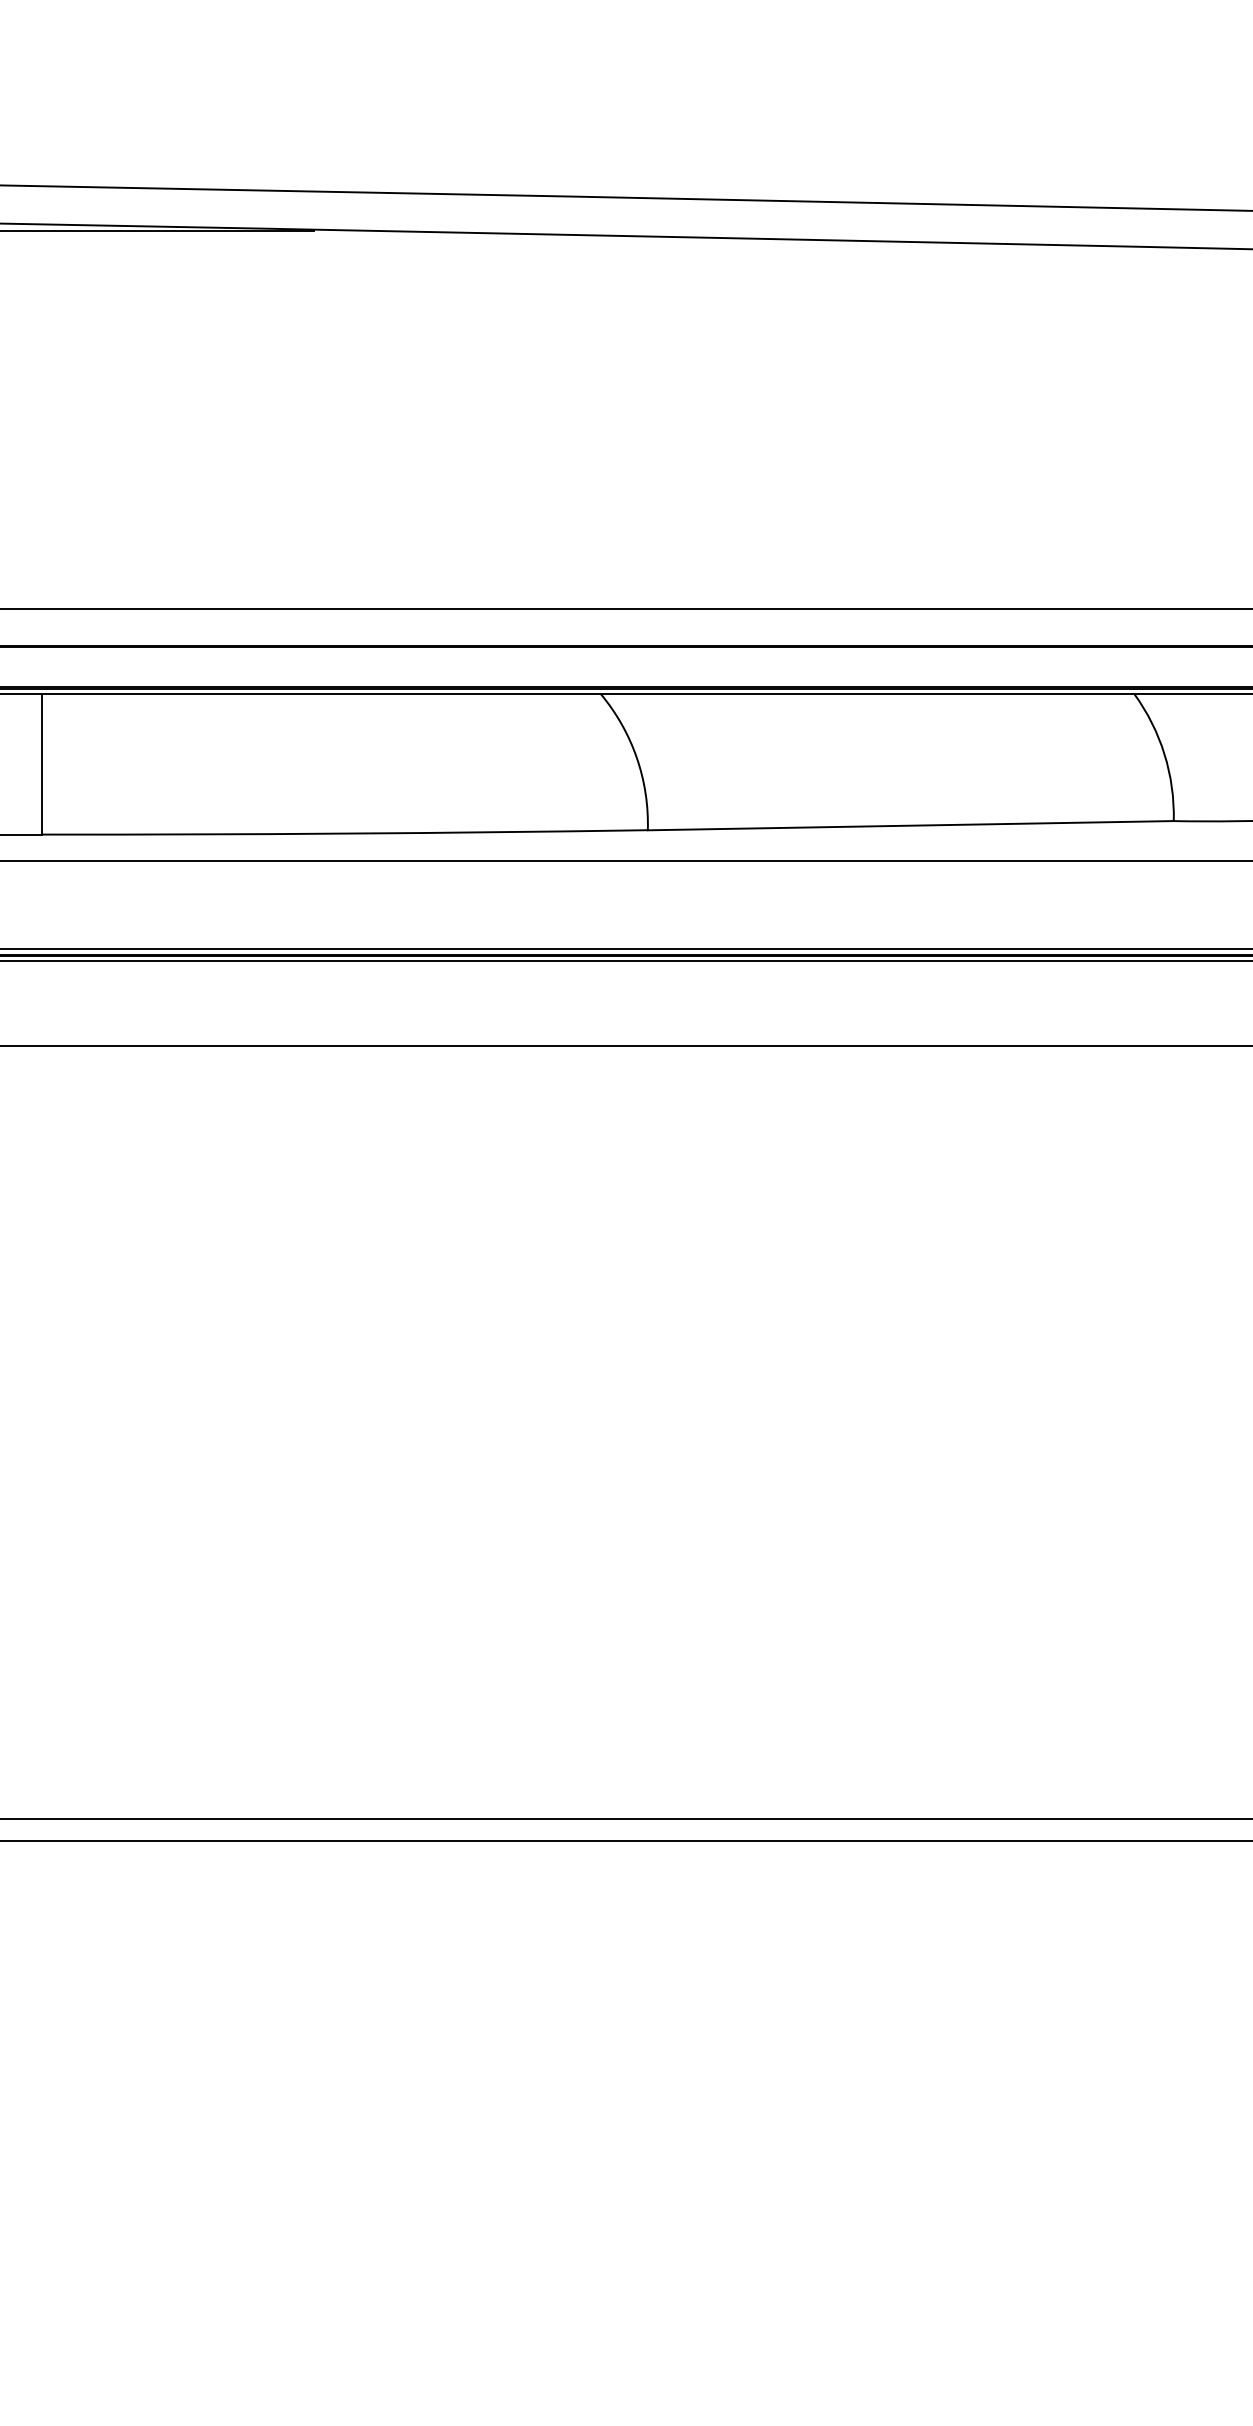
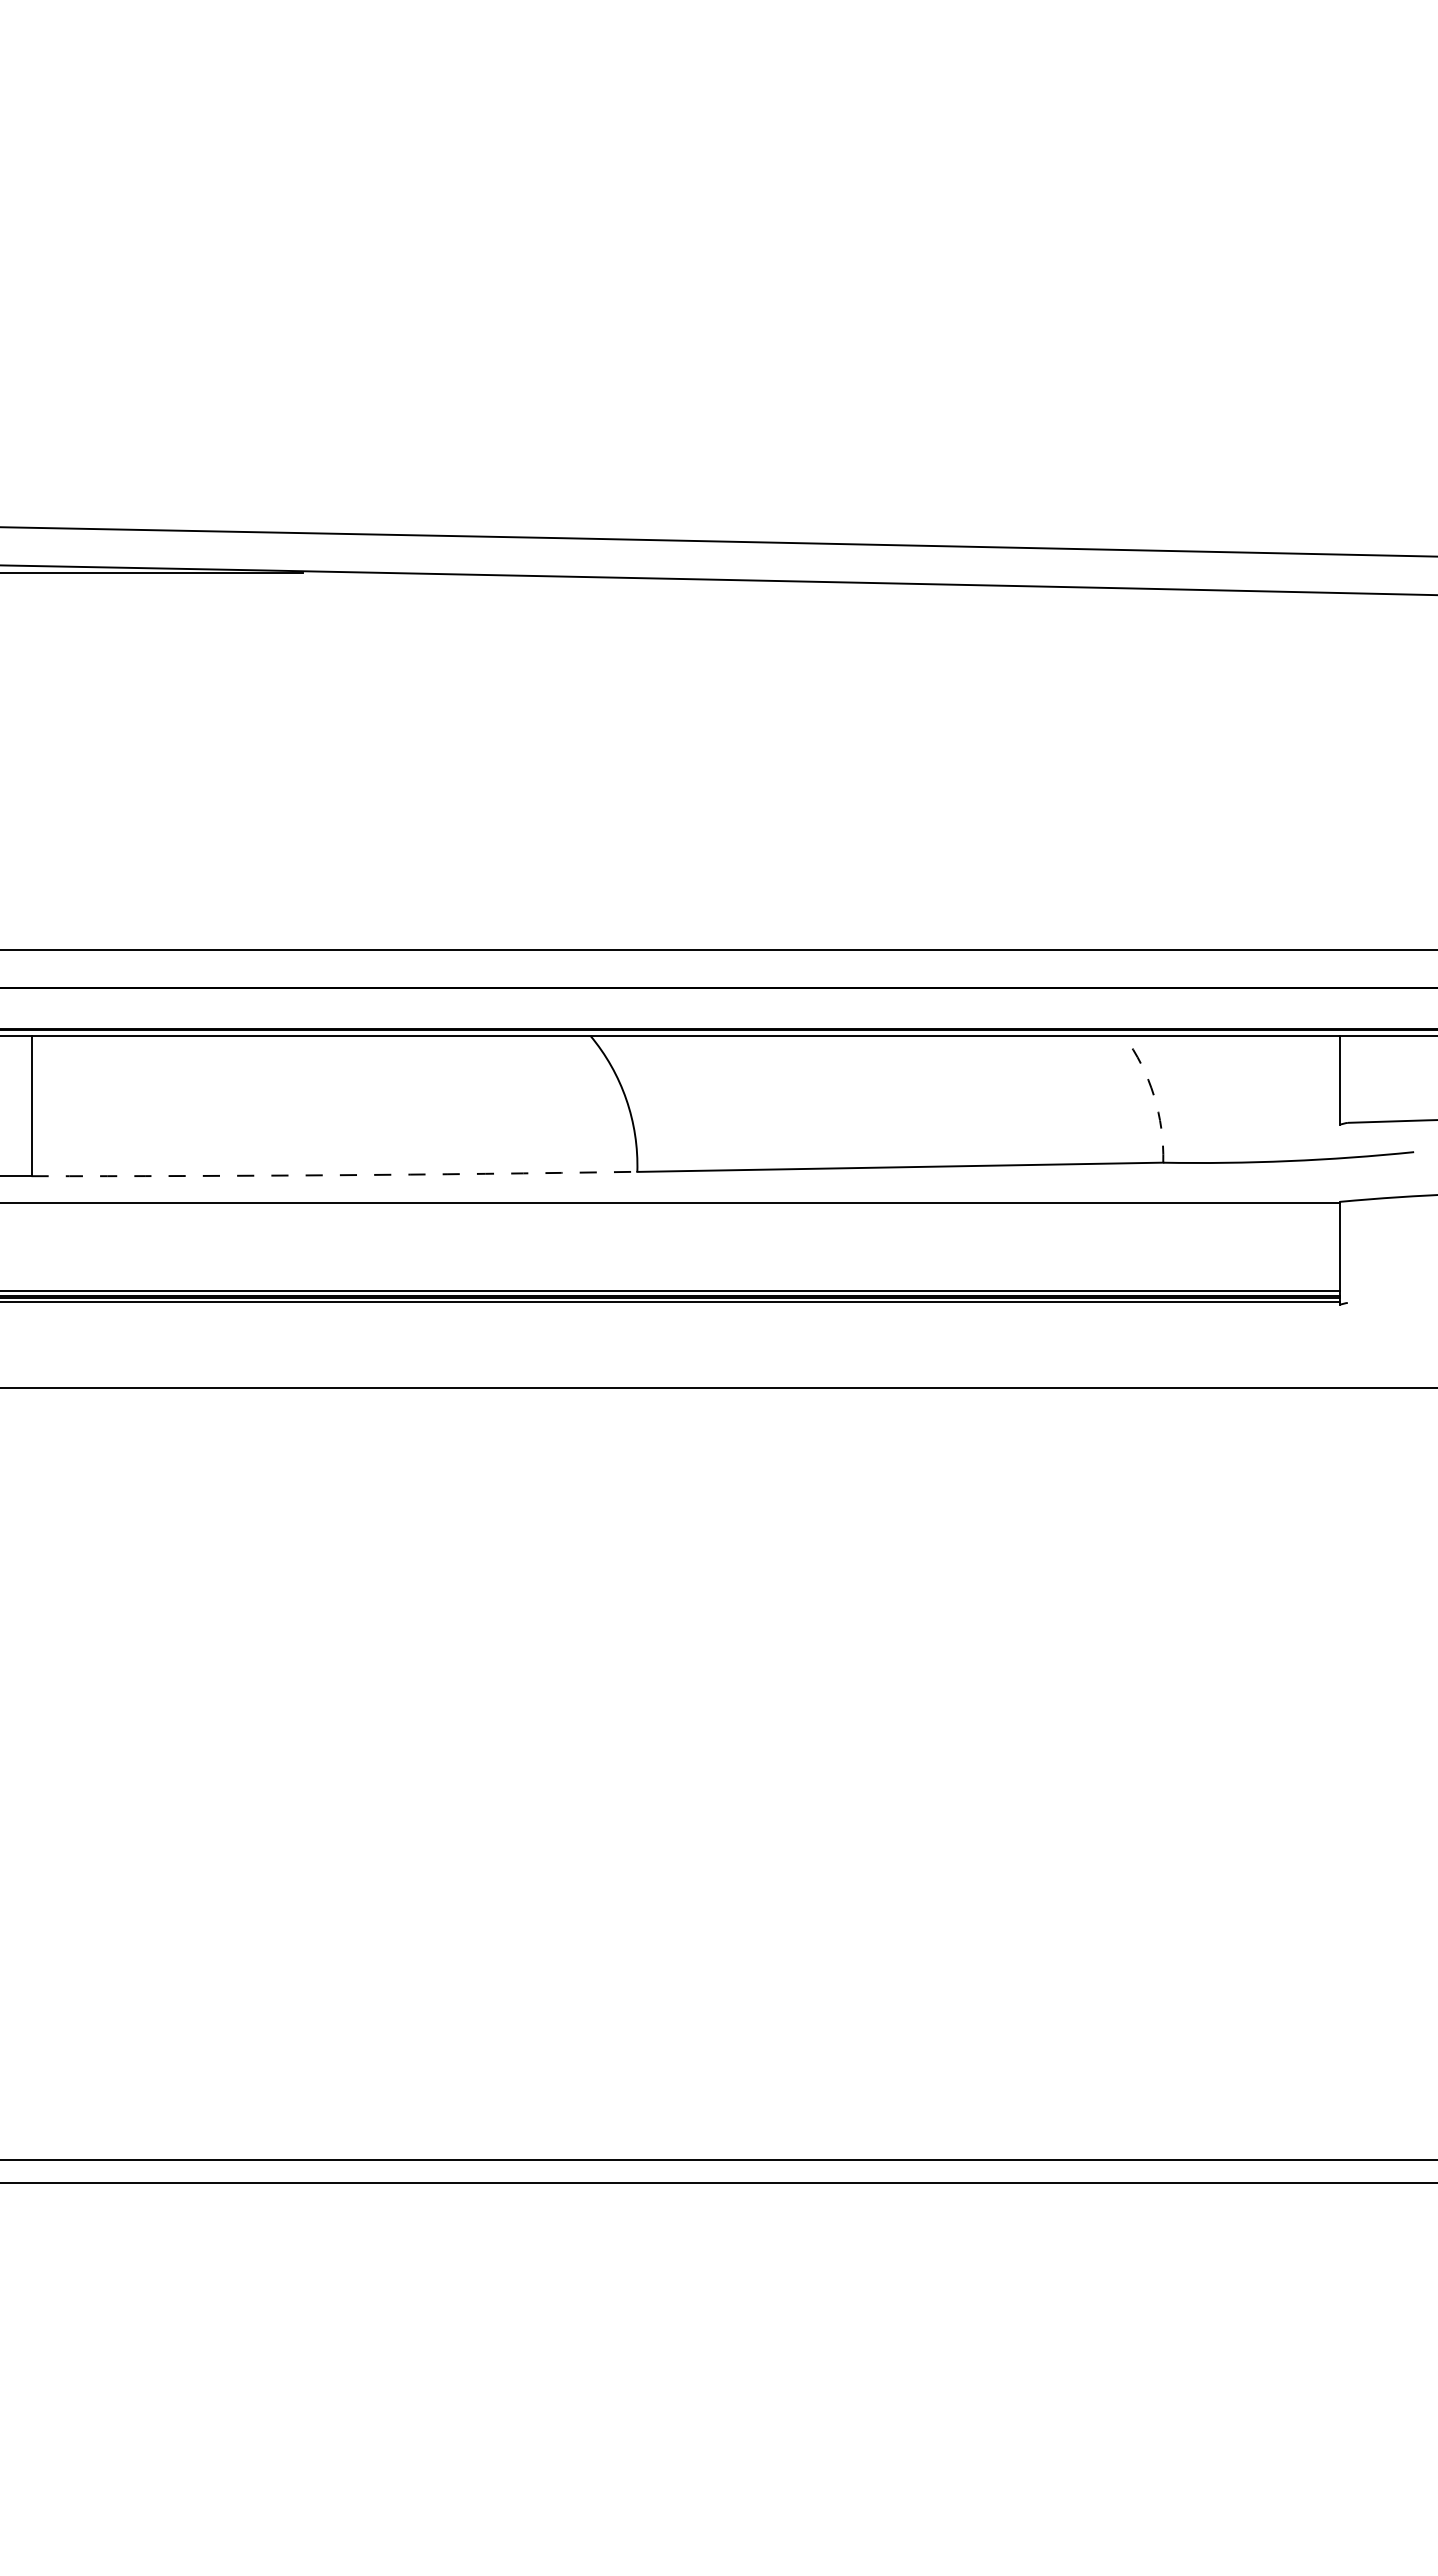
arc: (1164, 753) -> (1154, 1095), solid -> dashed
arc: (344, 833) -> (334, 1175), solid -> dashed

